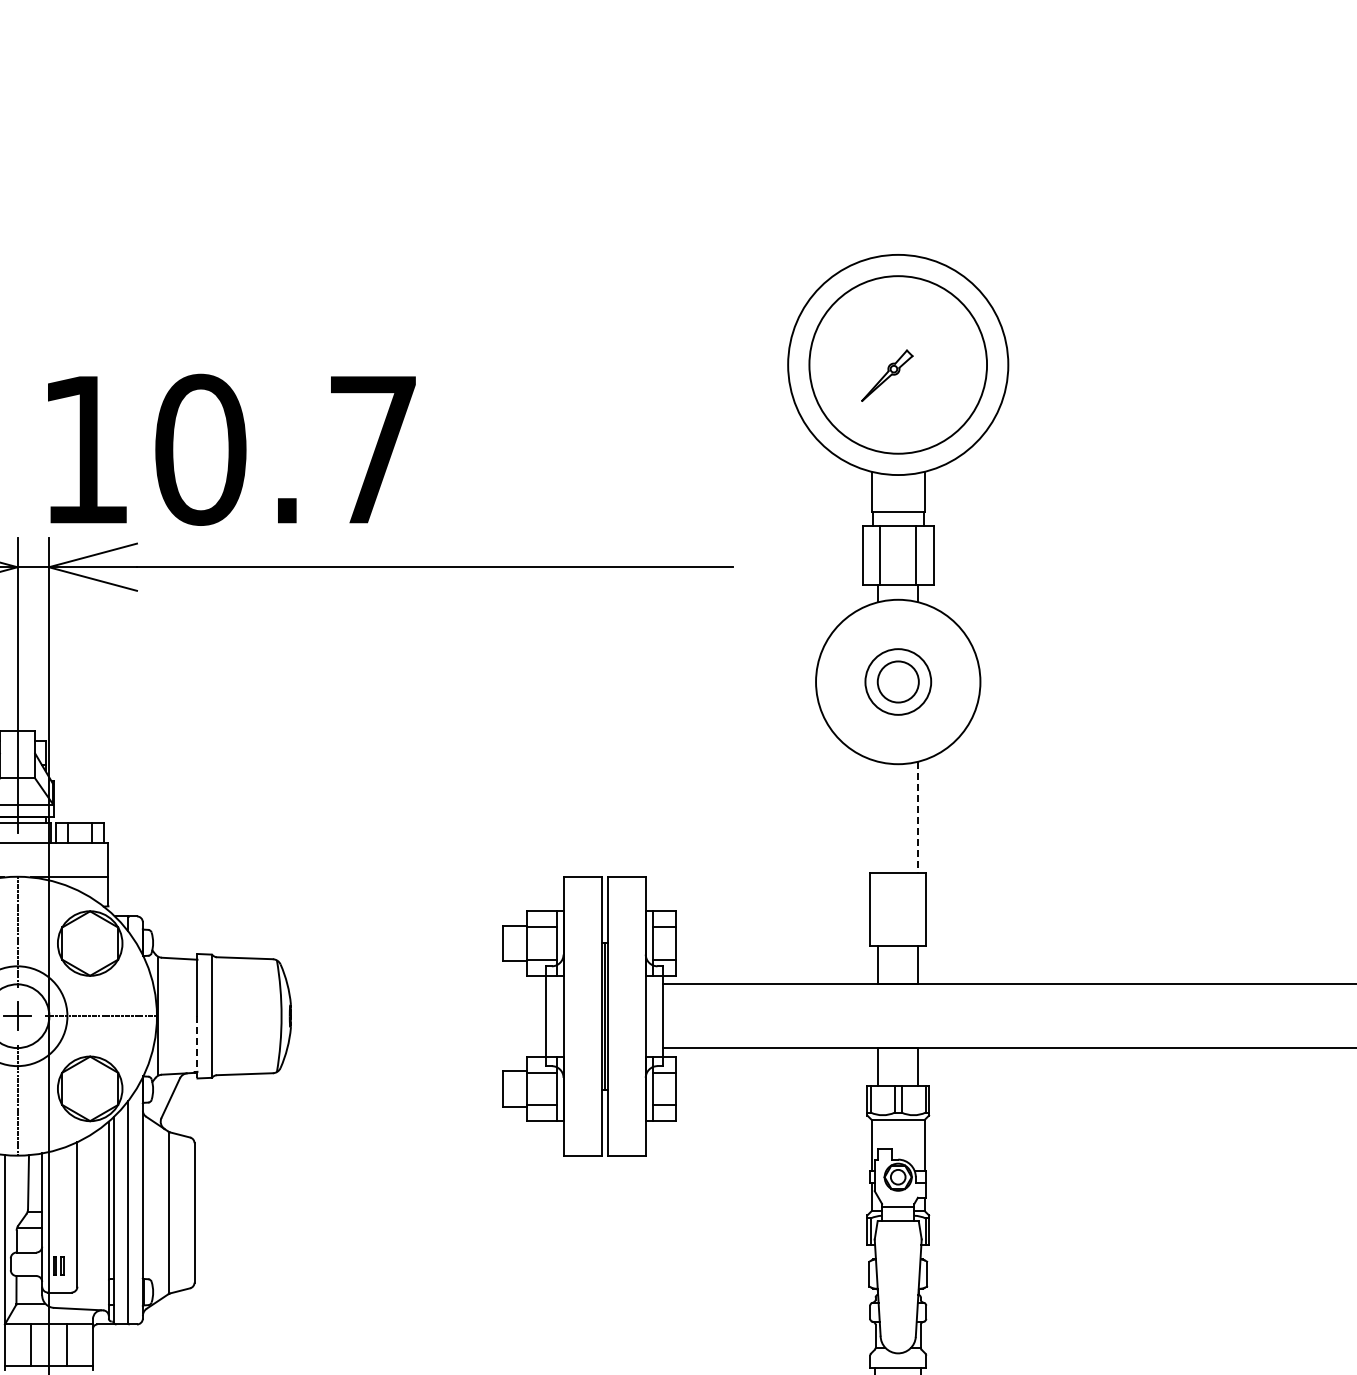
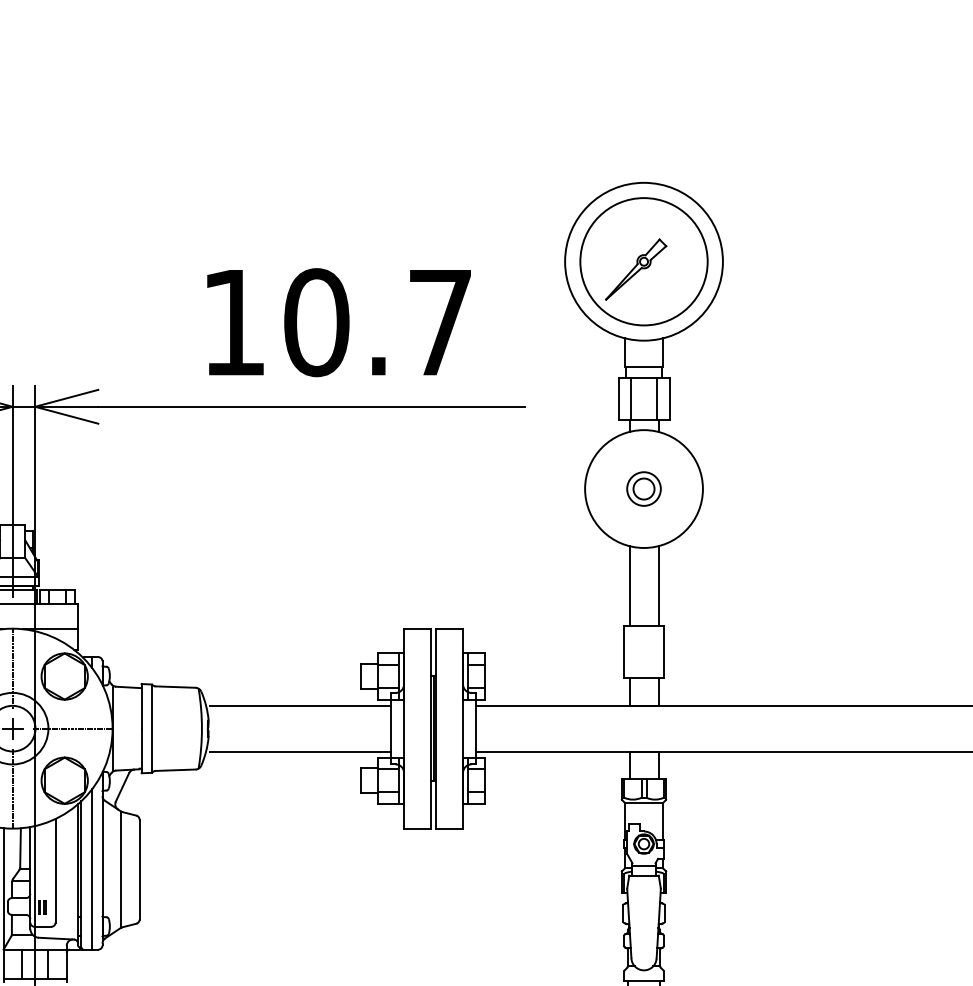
part: (887, 375) -> (636, 269), size x1.67
text: (231, 449) -> (338, 322), moved
part: (897, 681) -> (643, 488), size x0.71
line: (877, 816) -> (629, 585), added
line: (918, 817) -> (658, 586), dashed -> solid
line: (419, 984) -> (300, 705), added
line: (197, 1047) -> (141, 751), dashed -> solid
line: (419, 1048) -> (300, 751), added

